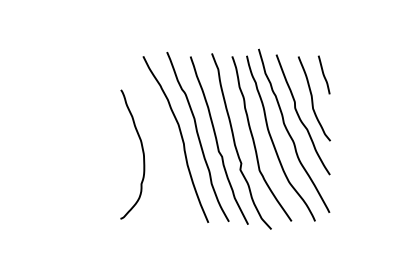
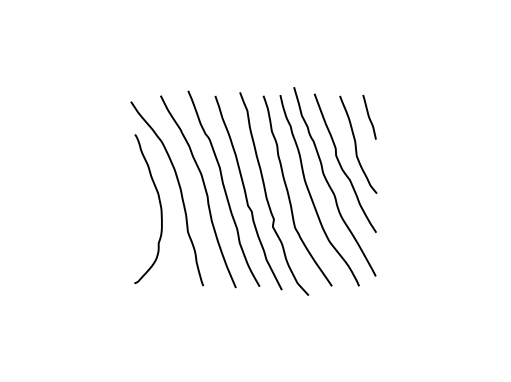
curve: (159, 137) -> (179, 189), added

